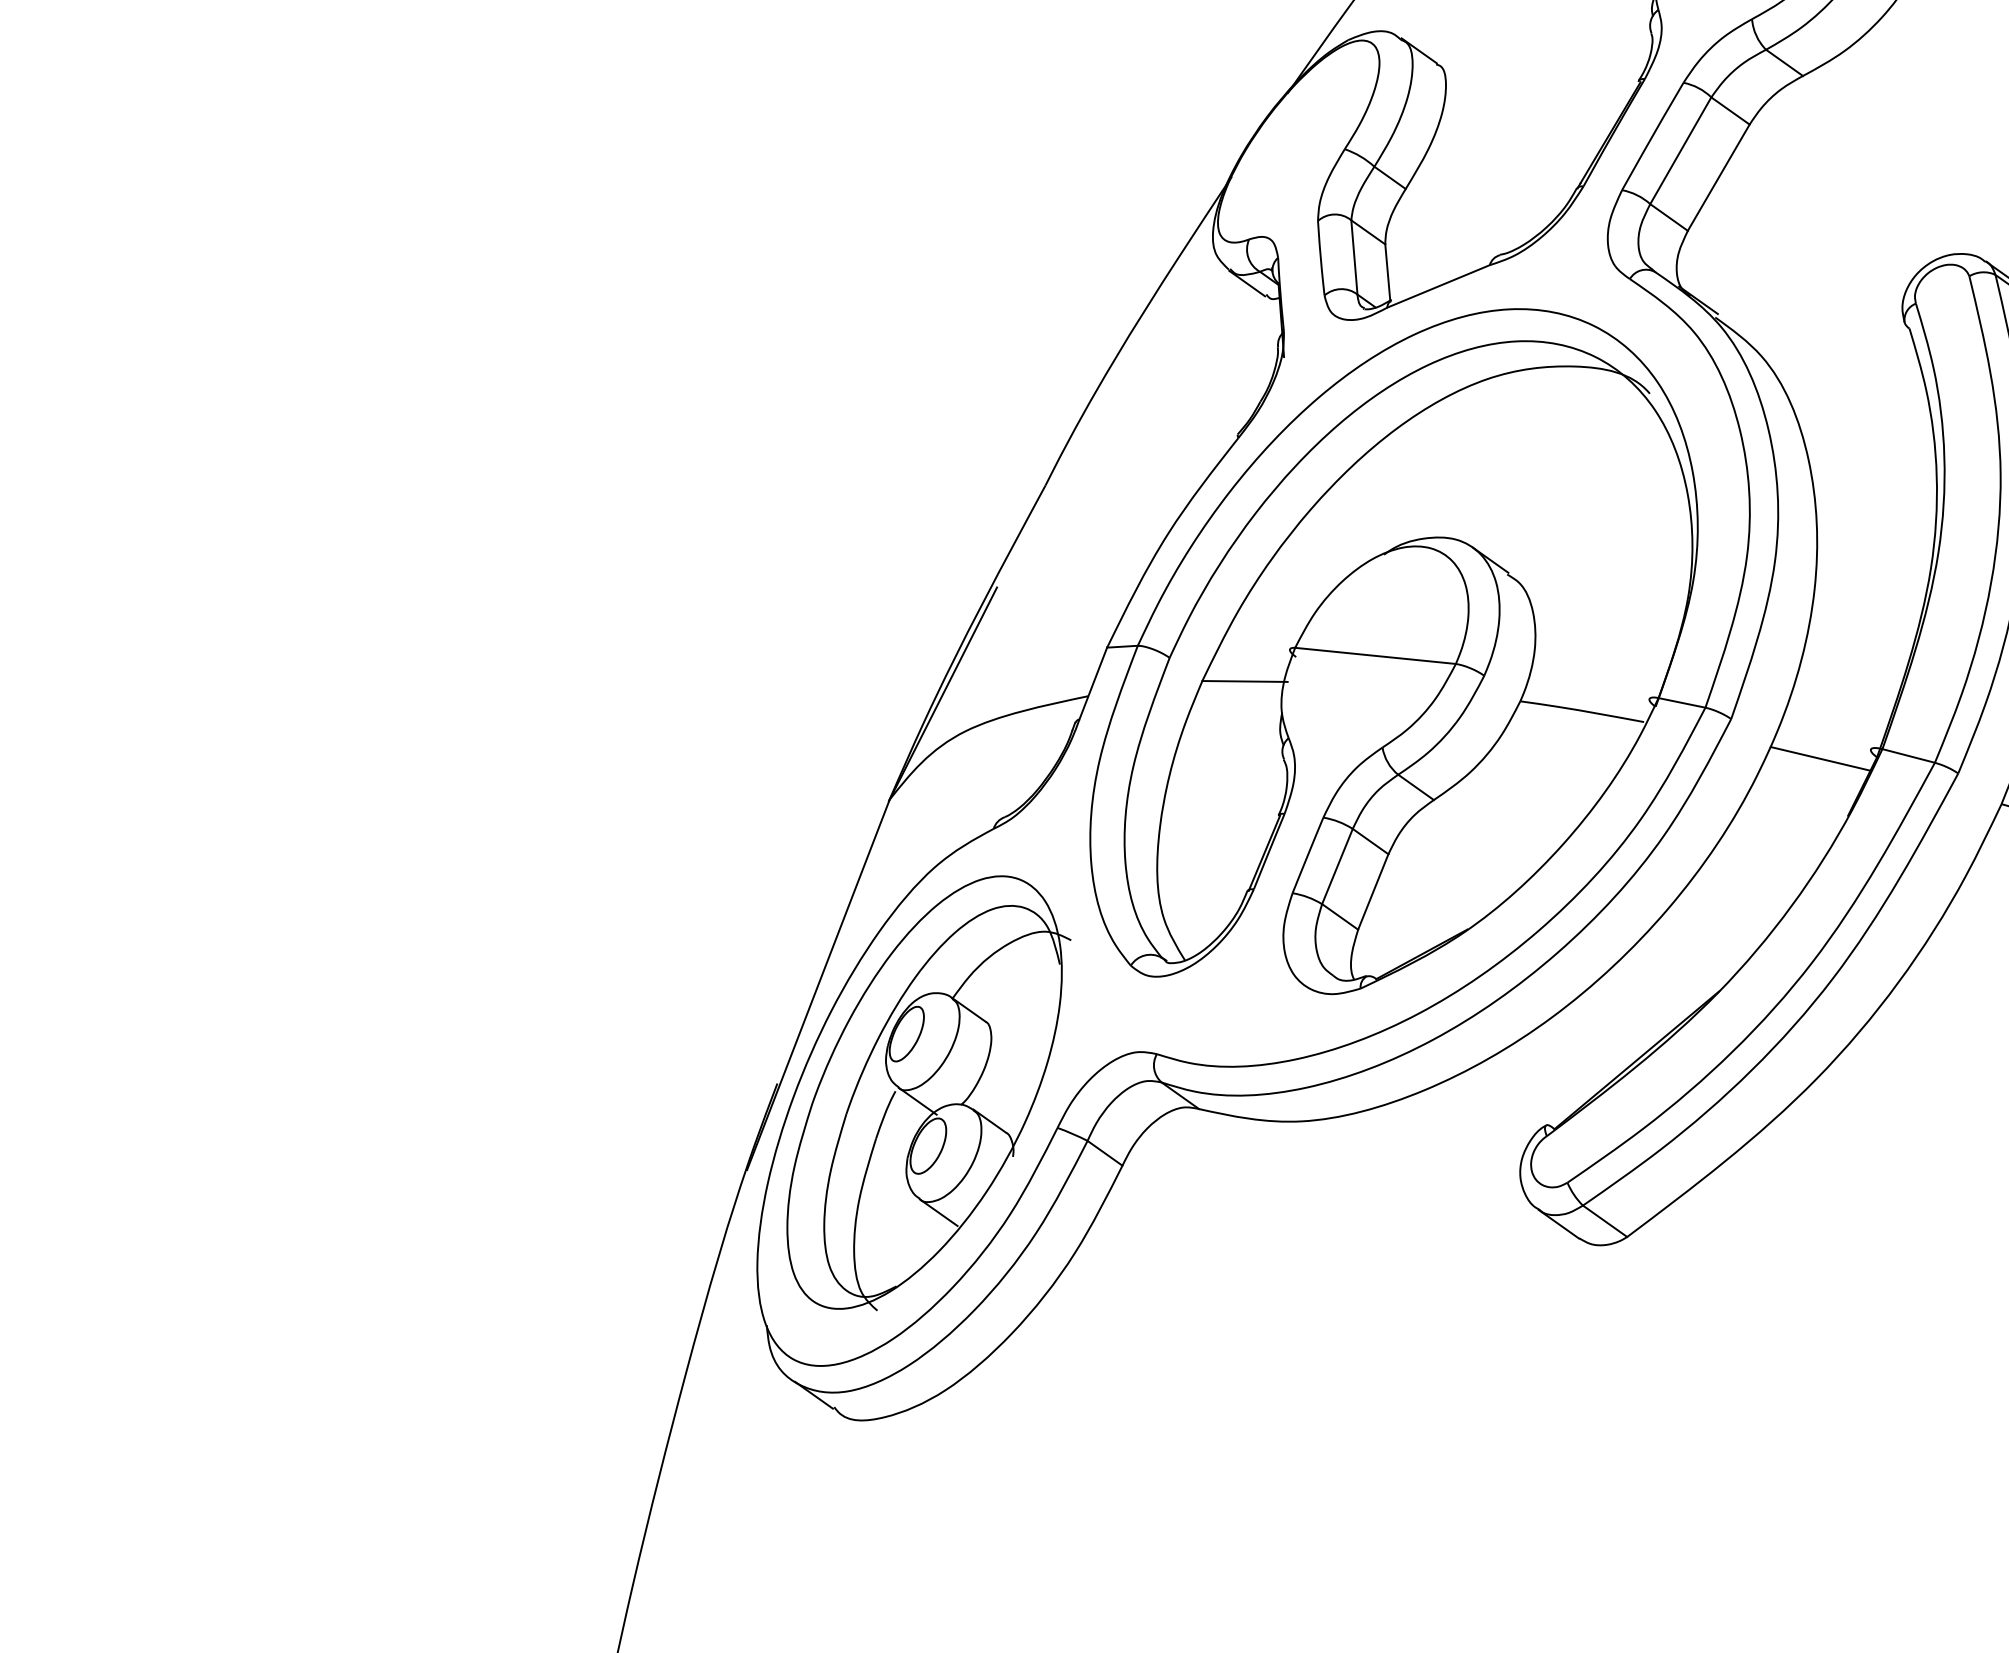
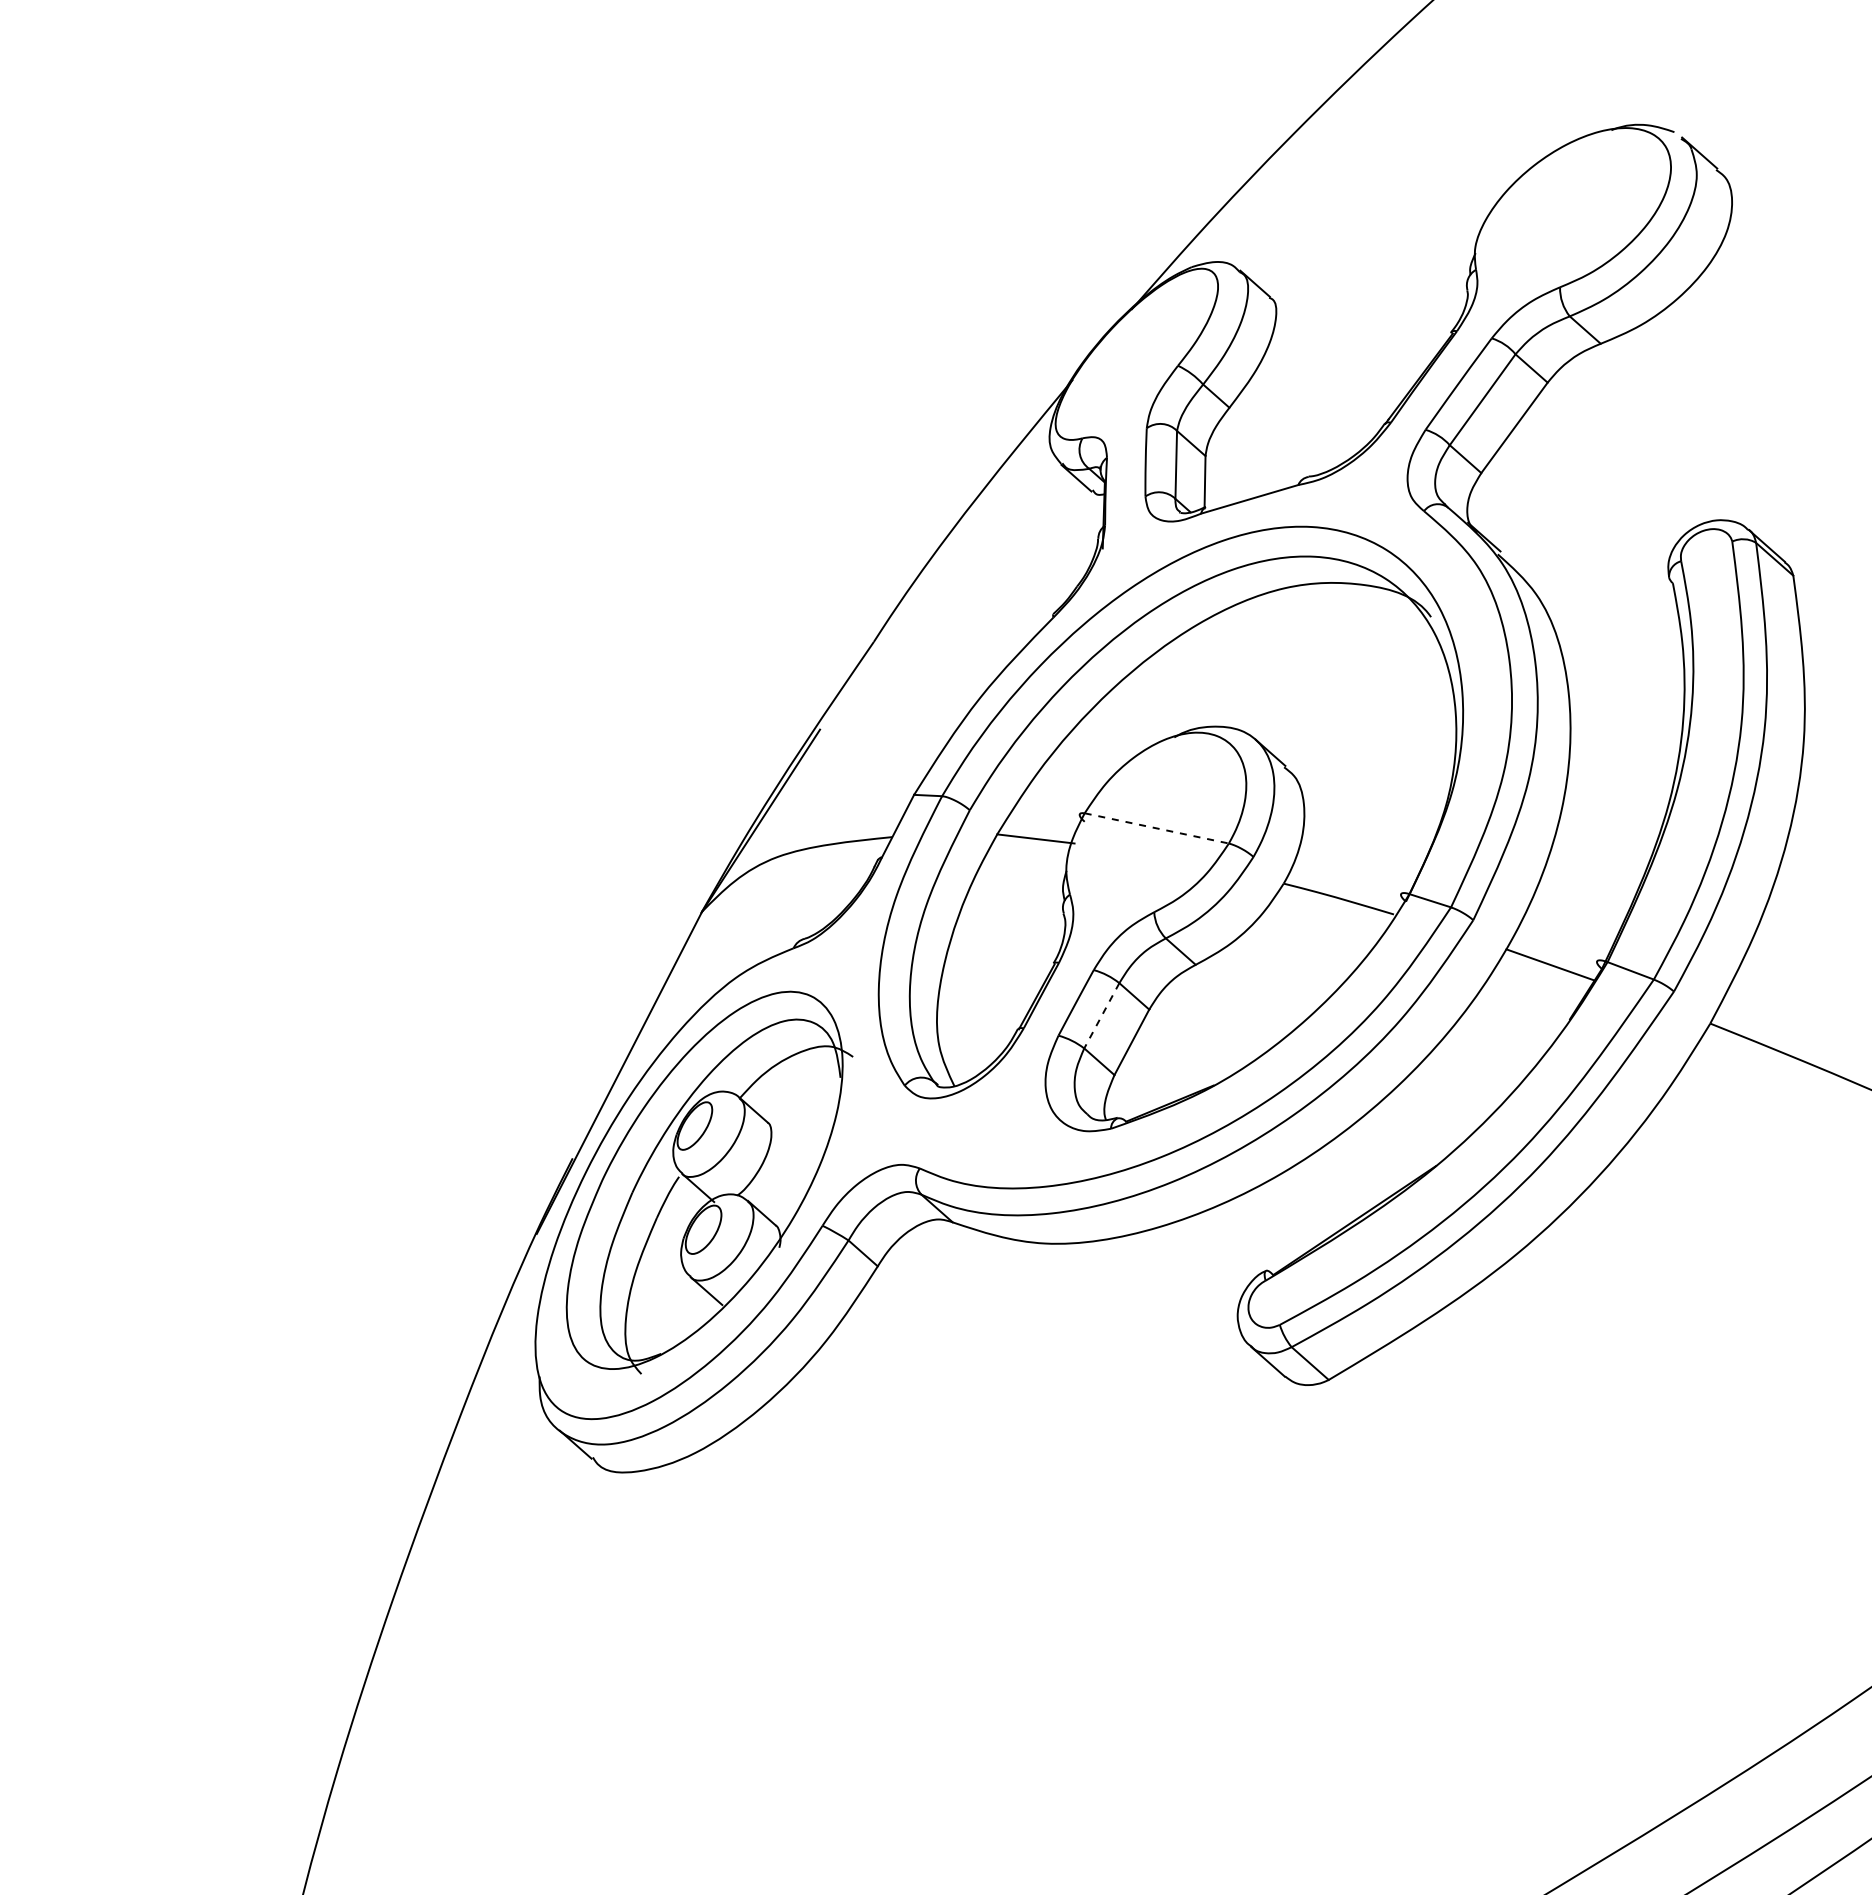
line: (1375, 656) -> (1156, 828), solid -> dashed
line: (1337, 867) -> (1101, 1016), solid -> dashed

